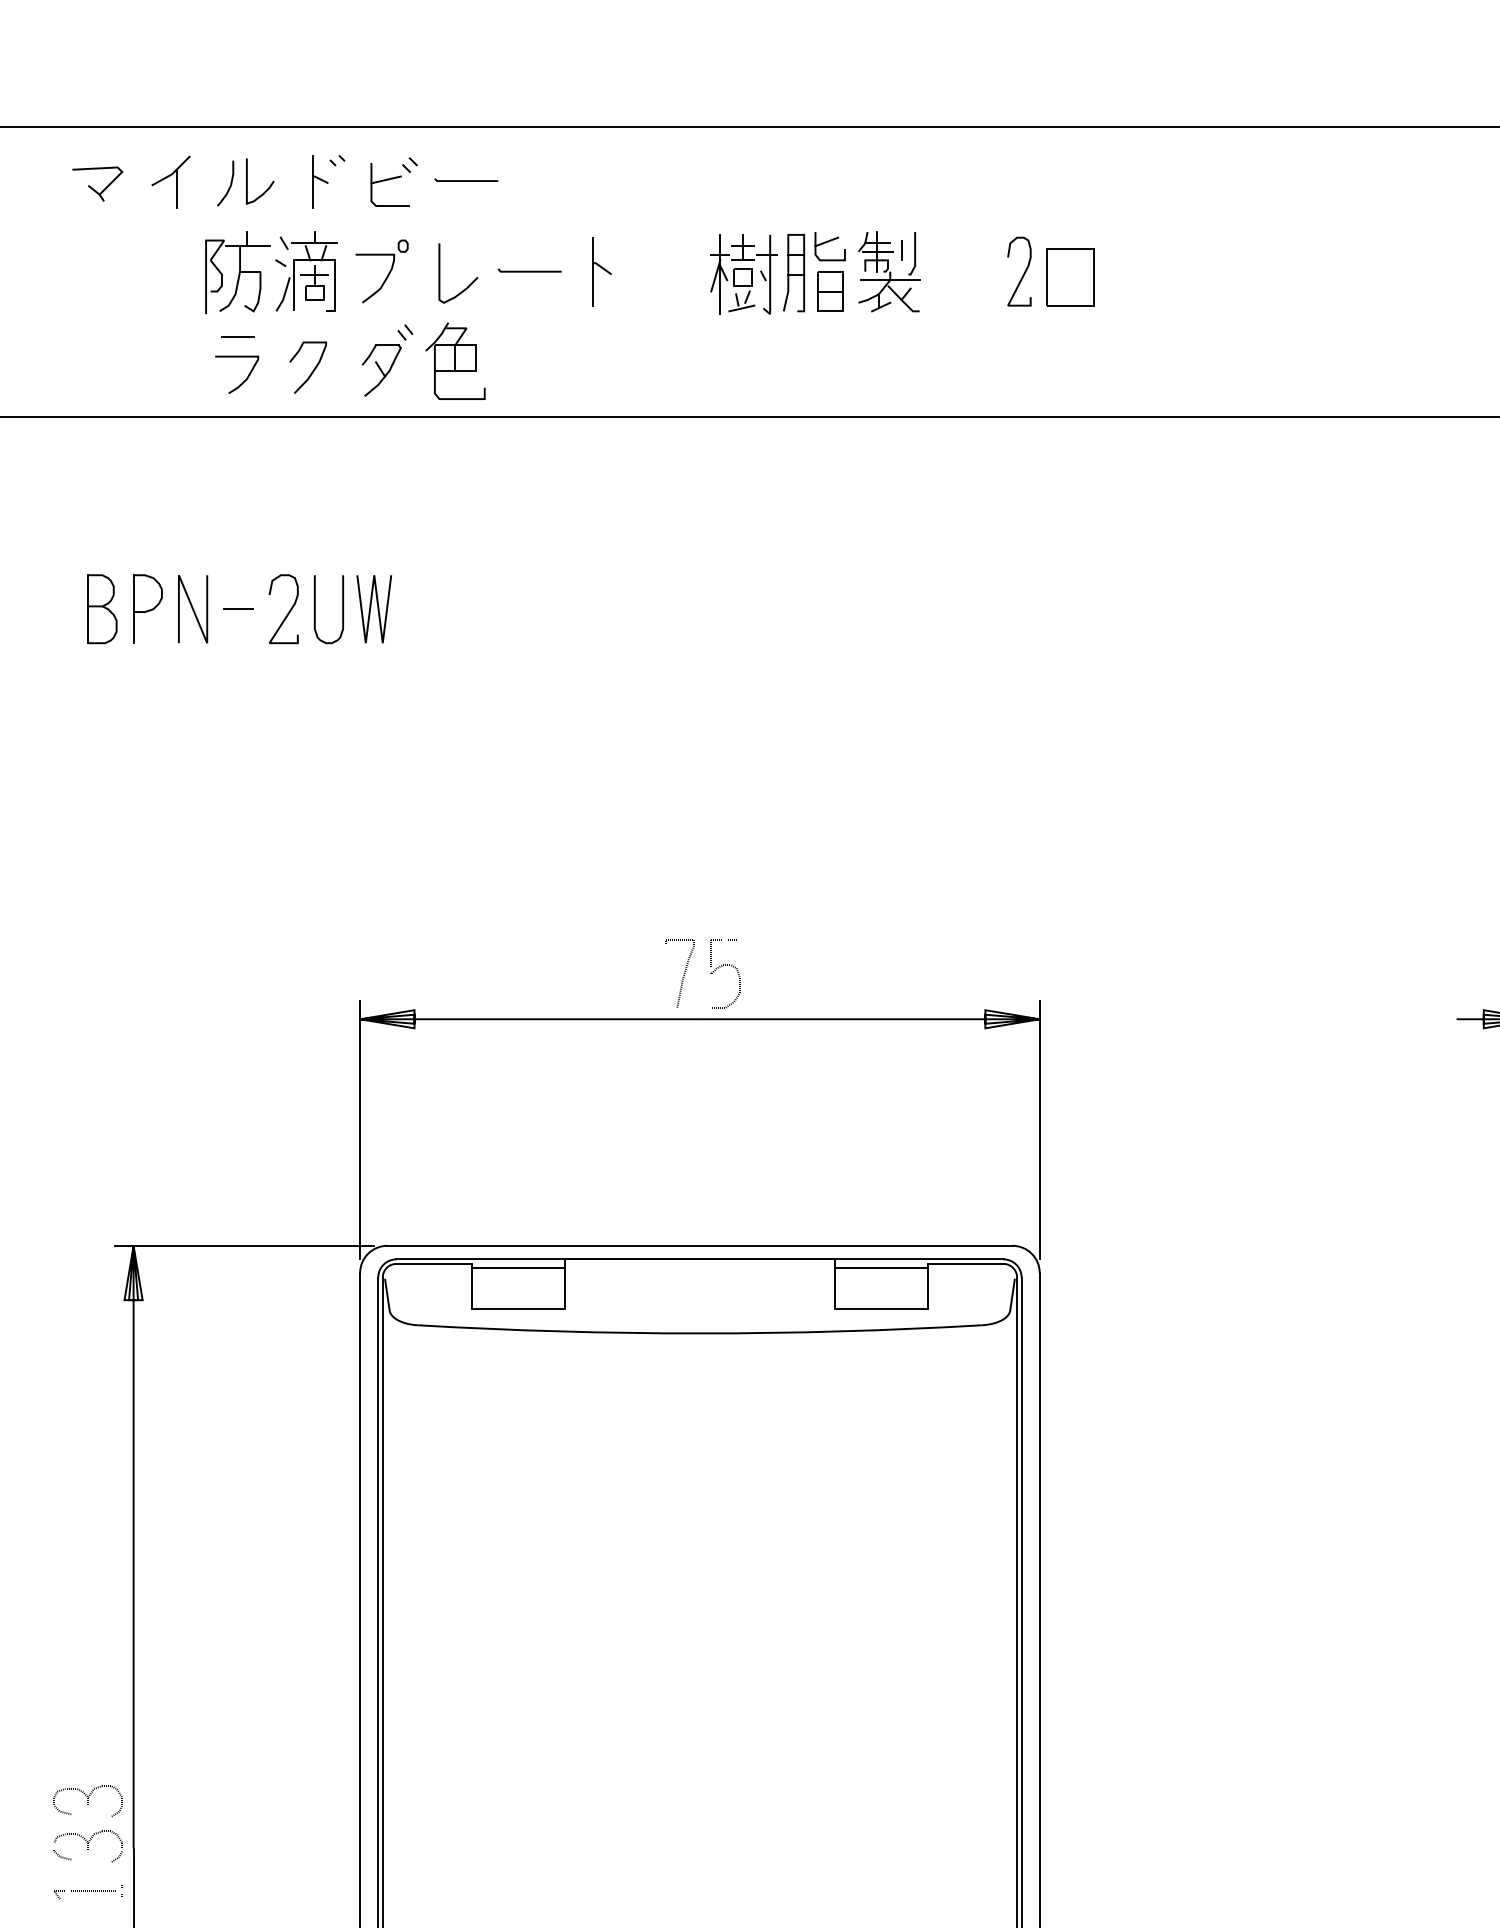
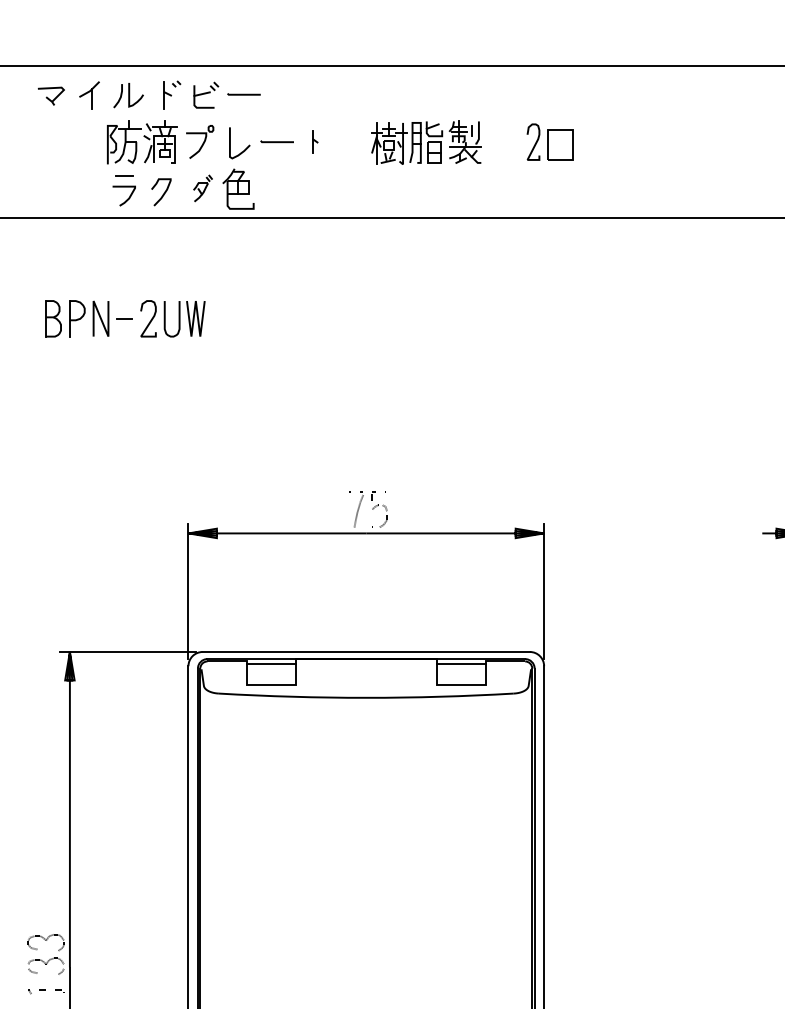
part: (602, 270) -> (315, 141), size x0.6
part: (386, 360) -> (202, 188), size x0.7

